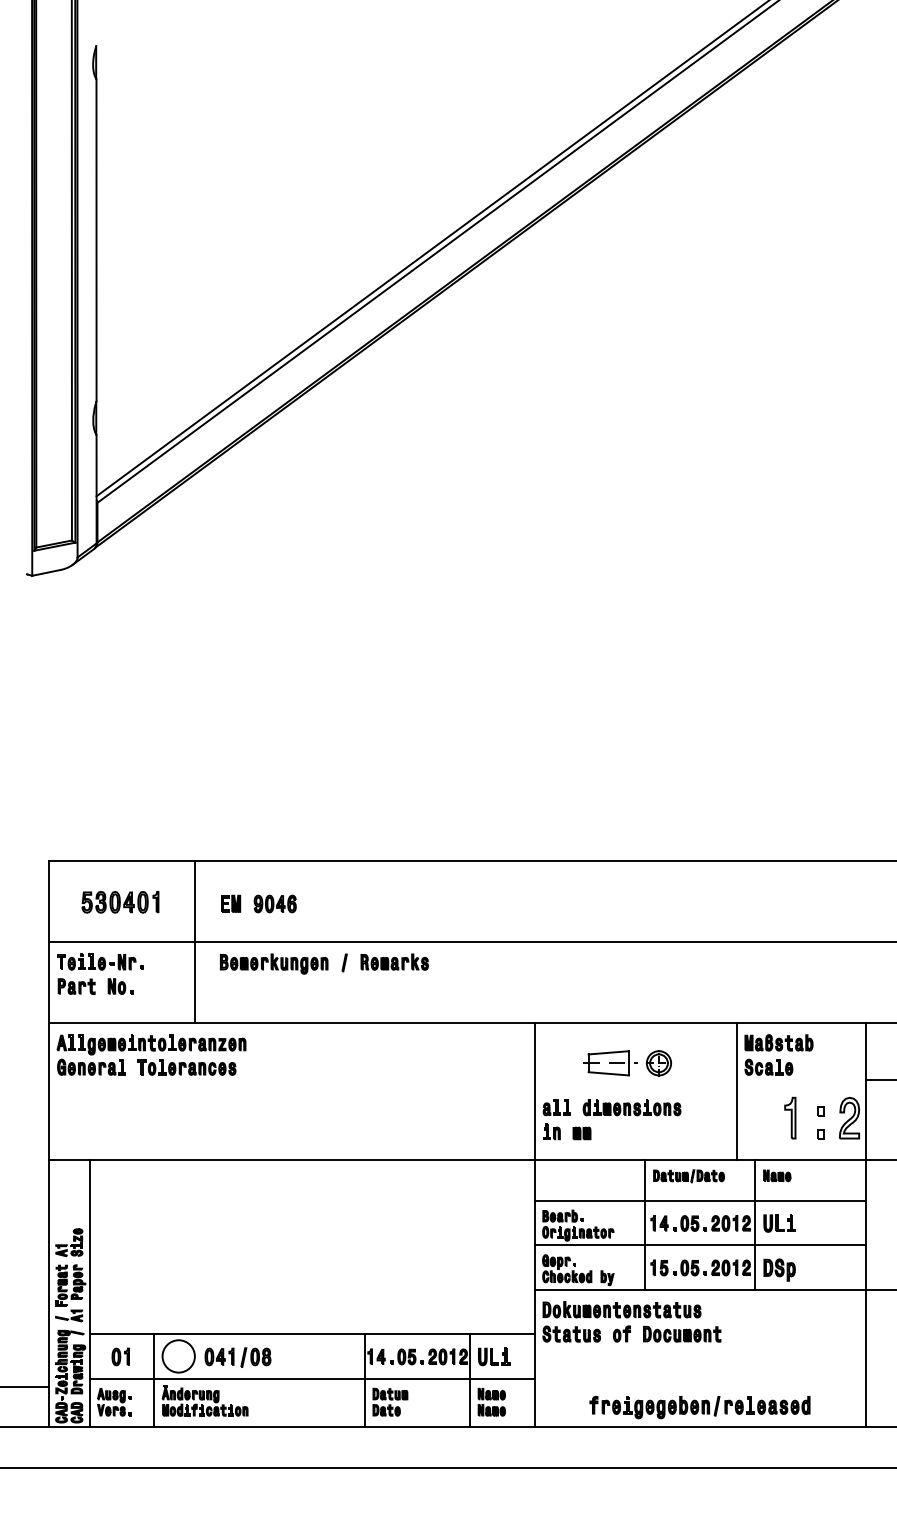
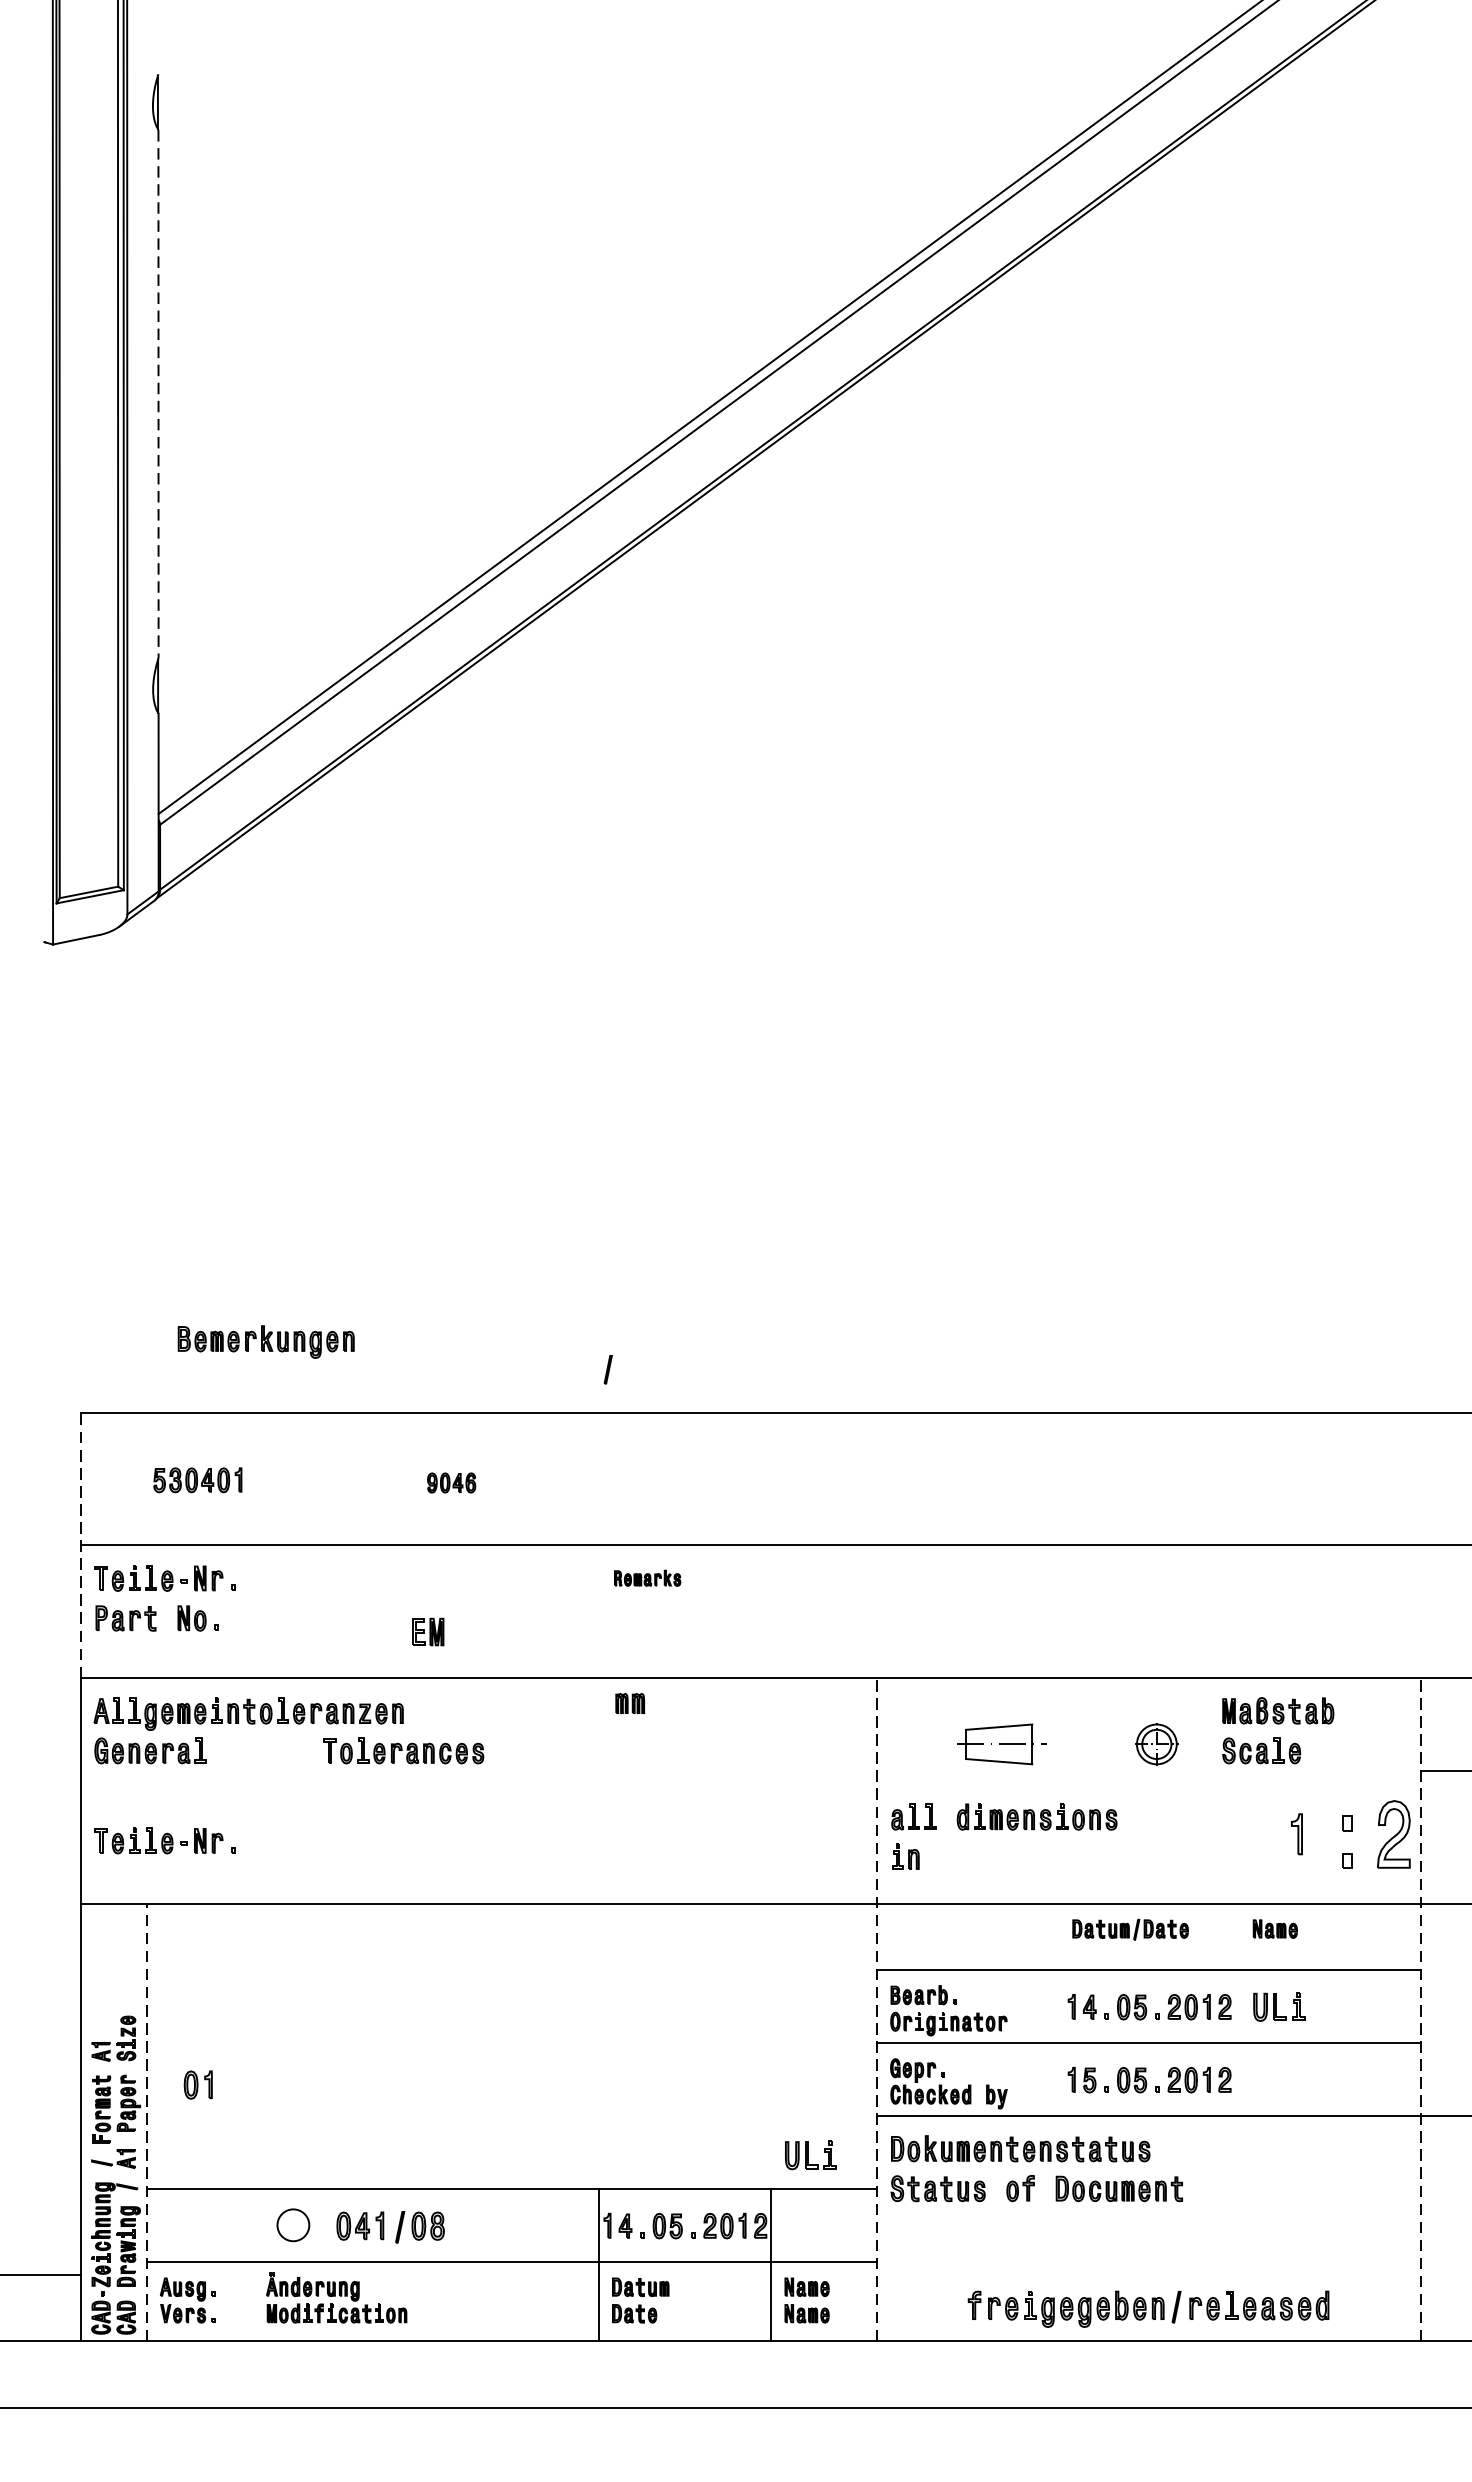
line: (96, 240) -> (158, 394), solid -> dashed
part: (120, 902) -> (197, 1480), size x0.7
part: (231, 903) -> (429, 1631), moved
part: (274, 903) -> (450, 1482), size x0.7
line: (194, 941) -> (319, 1544), removed
line: (49, 942) -> (81, 1546), solid -> dashed
part: (394, 961) -> (647, 1577), size x0.6
line: (344, 962) -> (608, 1368), moved
part: (274, 963) -> (266, 1341), moved
part: (658, 1063) -> (1156, 1744), moved
part: (186, 1067) -> (402, 1751), moved
line: (736, 1091) -> (1208, 1790), removed
part: (790, 1117) -> (1297, 1833), size x0.6
part: (100, 1121) -> (165, 1839), added
part: (581, 1133) -> (629, 1703), moved
line: (534, 1224) -> (877, 2008), solid -> dashed
line: (645, 1224) -> (1059, 2008), removed
line: (755, 1224) -> (1239, 2008), removed
line: (865, 1224) -> (1420, 2008), solid -> dashed
part: (779, 1269) -> (1279, 2082), removed
line: (89, 1293) -> (146, 2122), solid -> dashed
part: (120, 1356) -> (197, 2084), moved
circle: (178, 1356) -> (293, 2225), size x0.6
part: (494, 1356) -> (811, 2154), moved
line: (154, 1380) -> (253, 2264), removed

